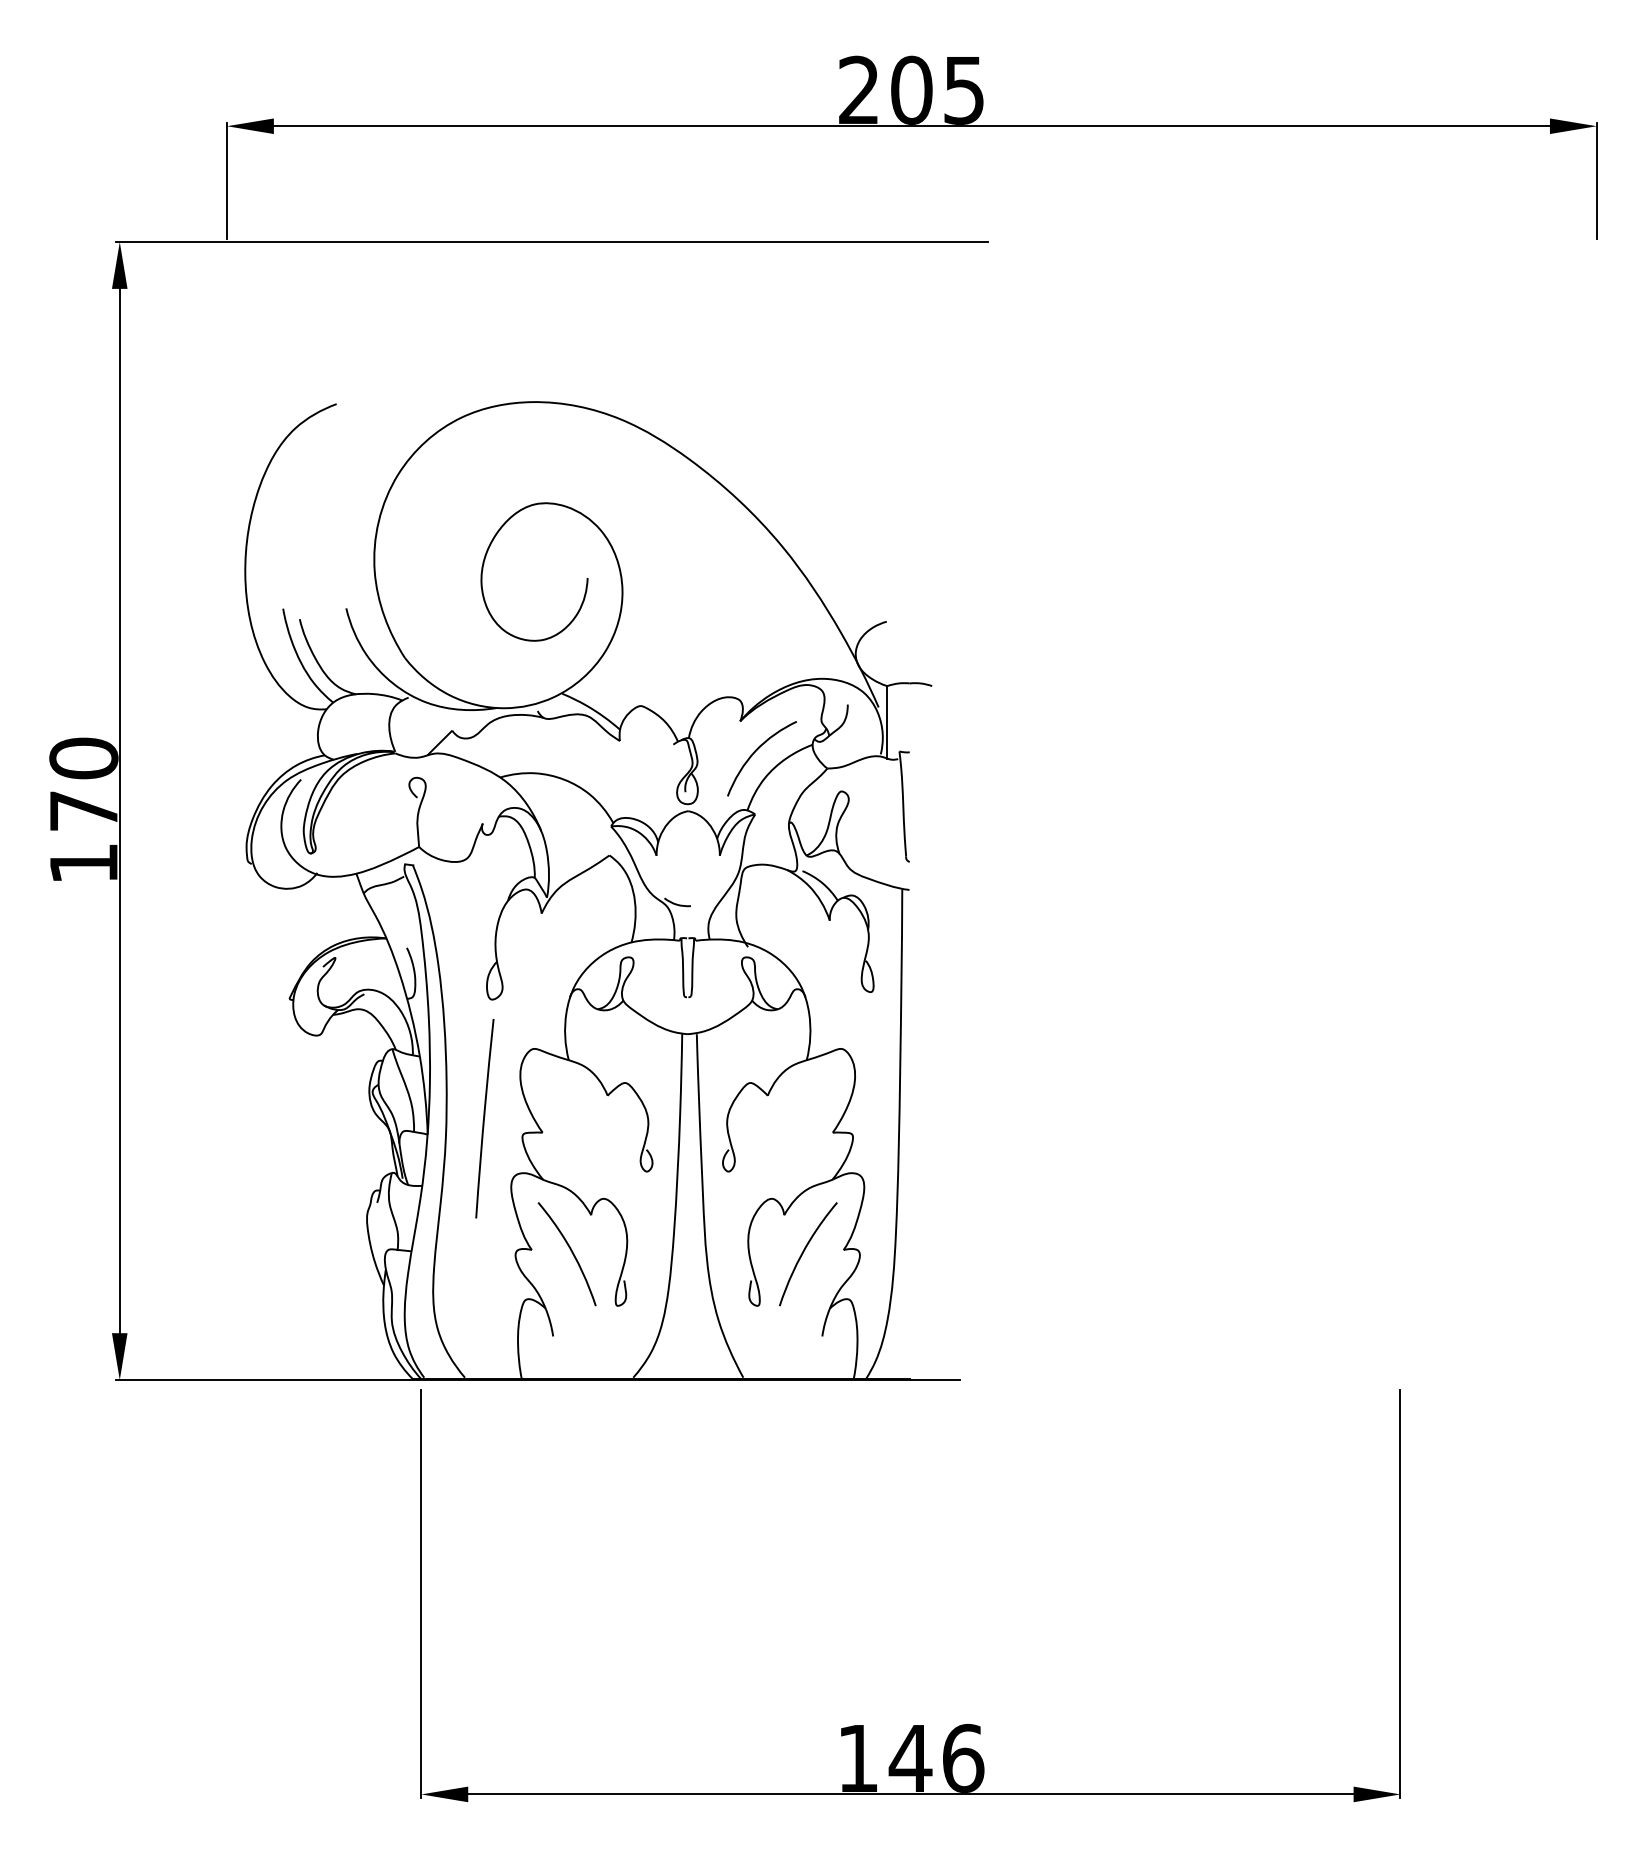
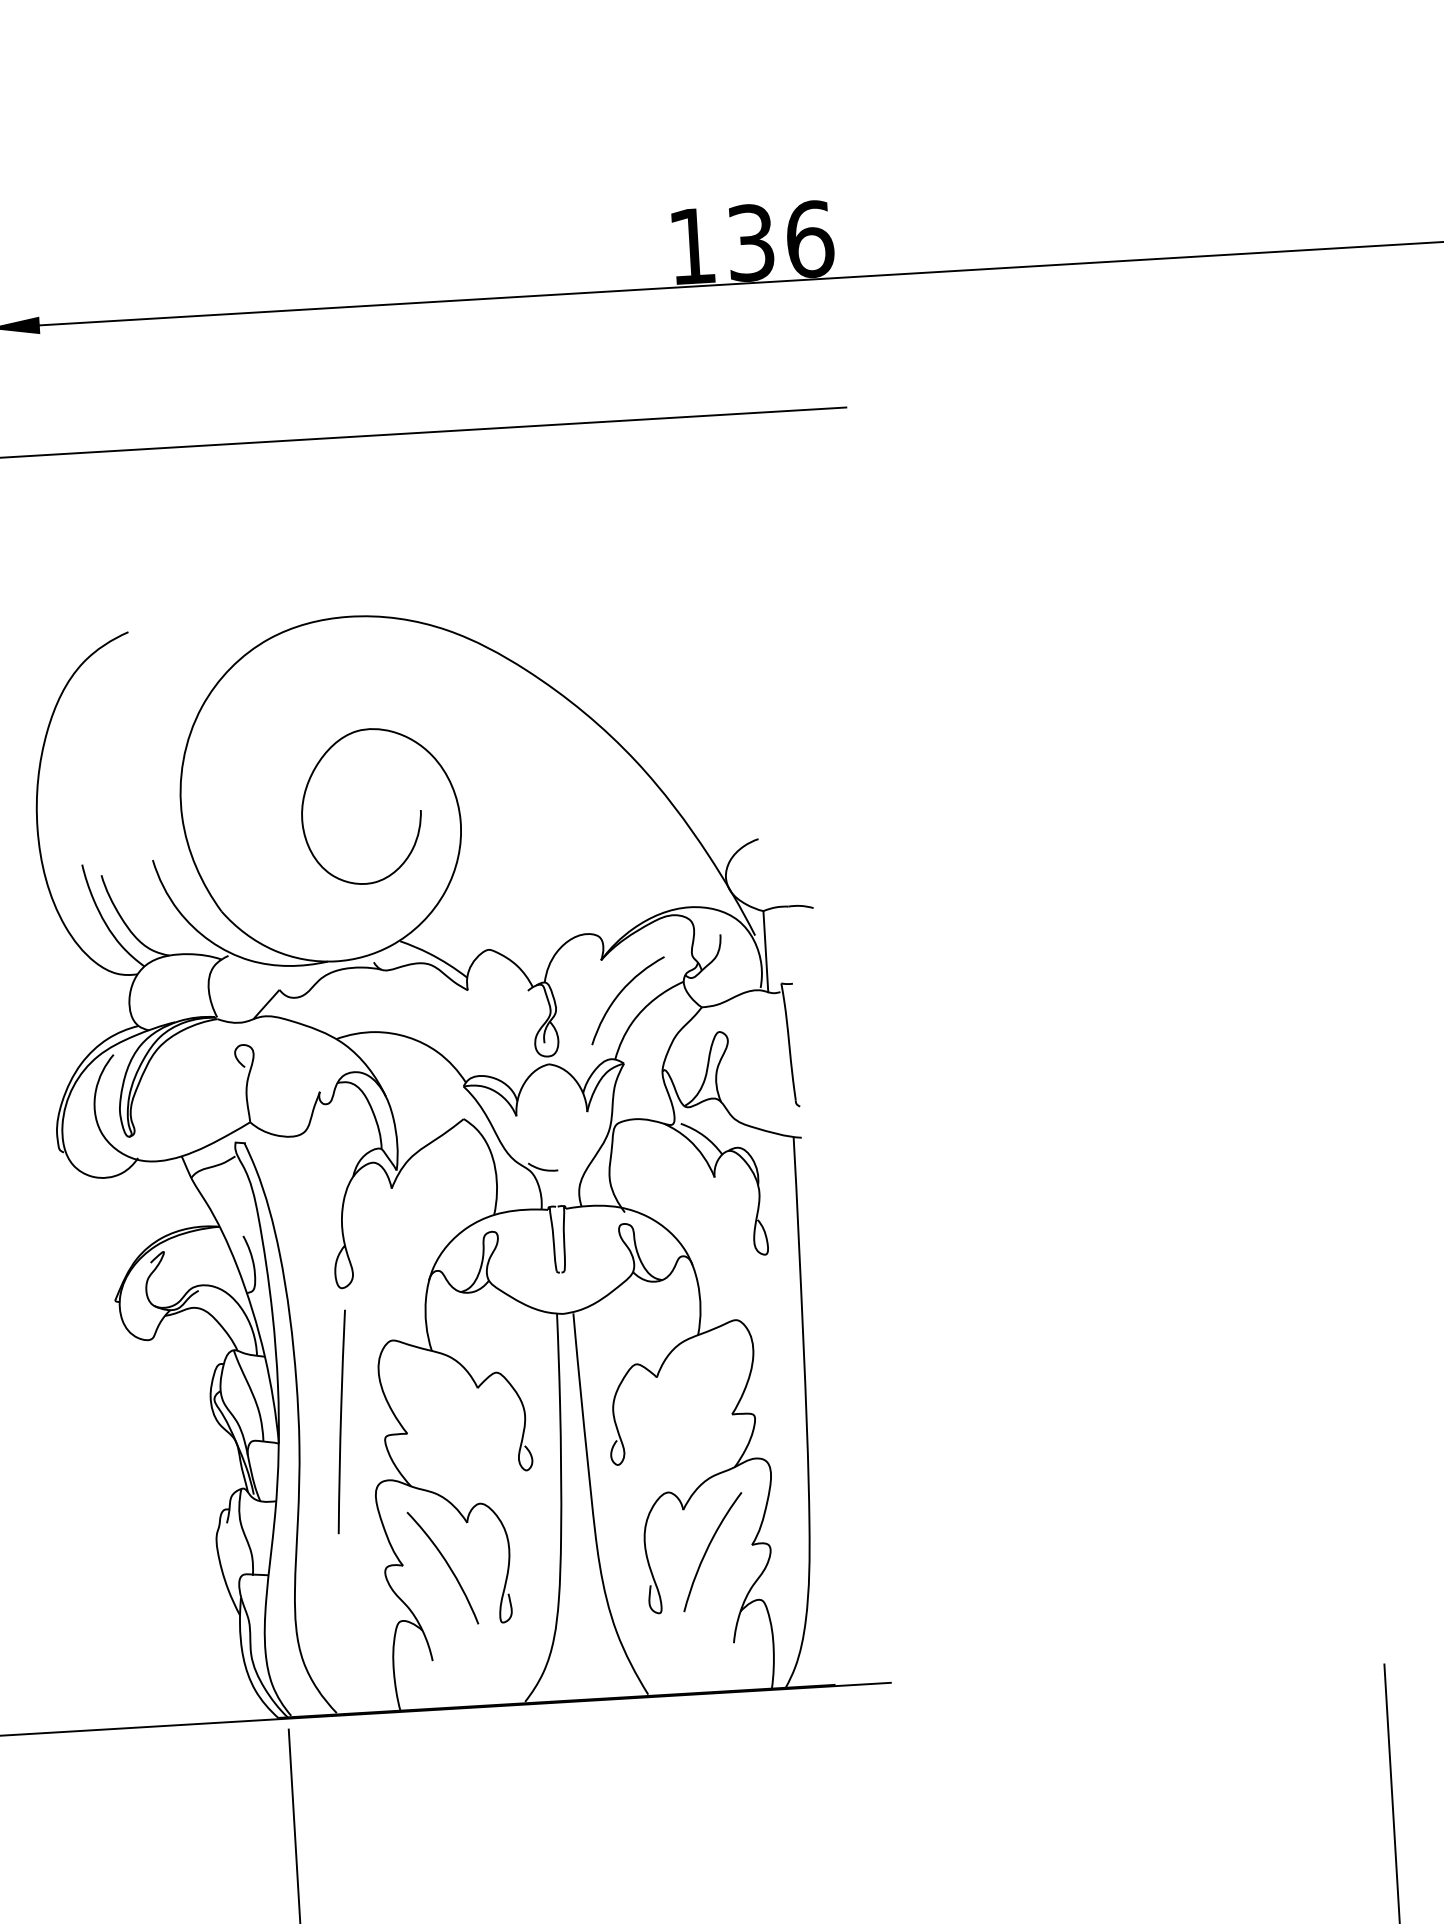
text: (912, 89) -> (751, 241), 205 -> 136

